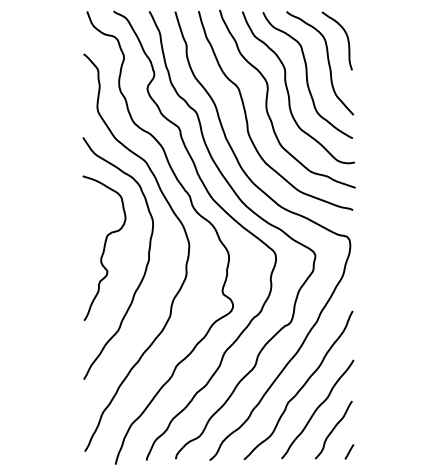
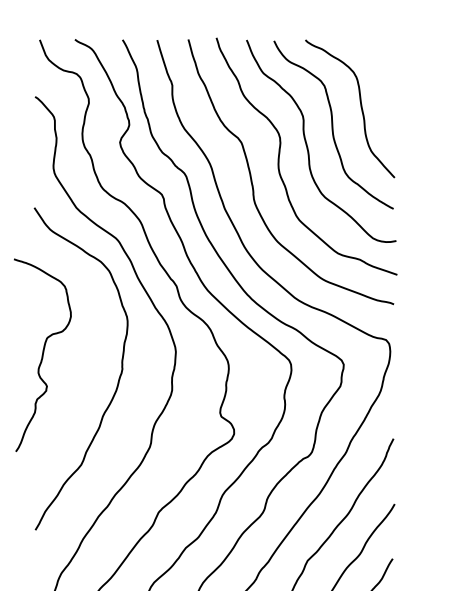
curve: (346, 37) -> (385, 74), removed
curve: (104, 247) -> (42, 354), moved

